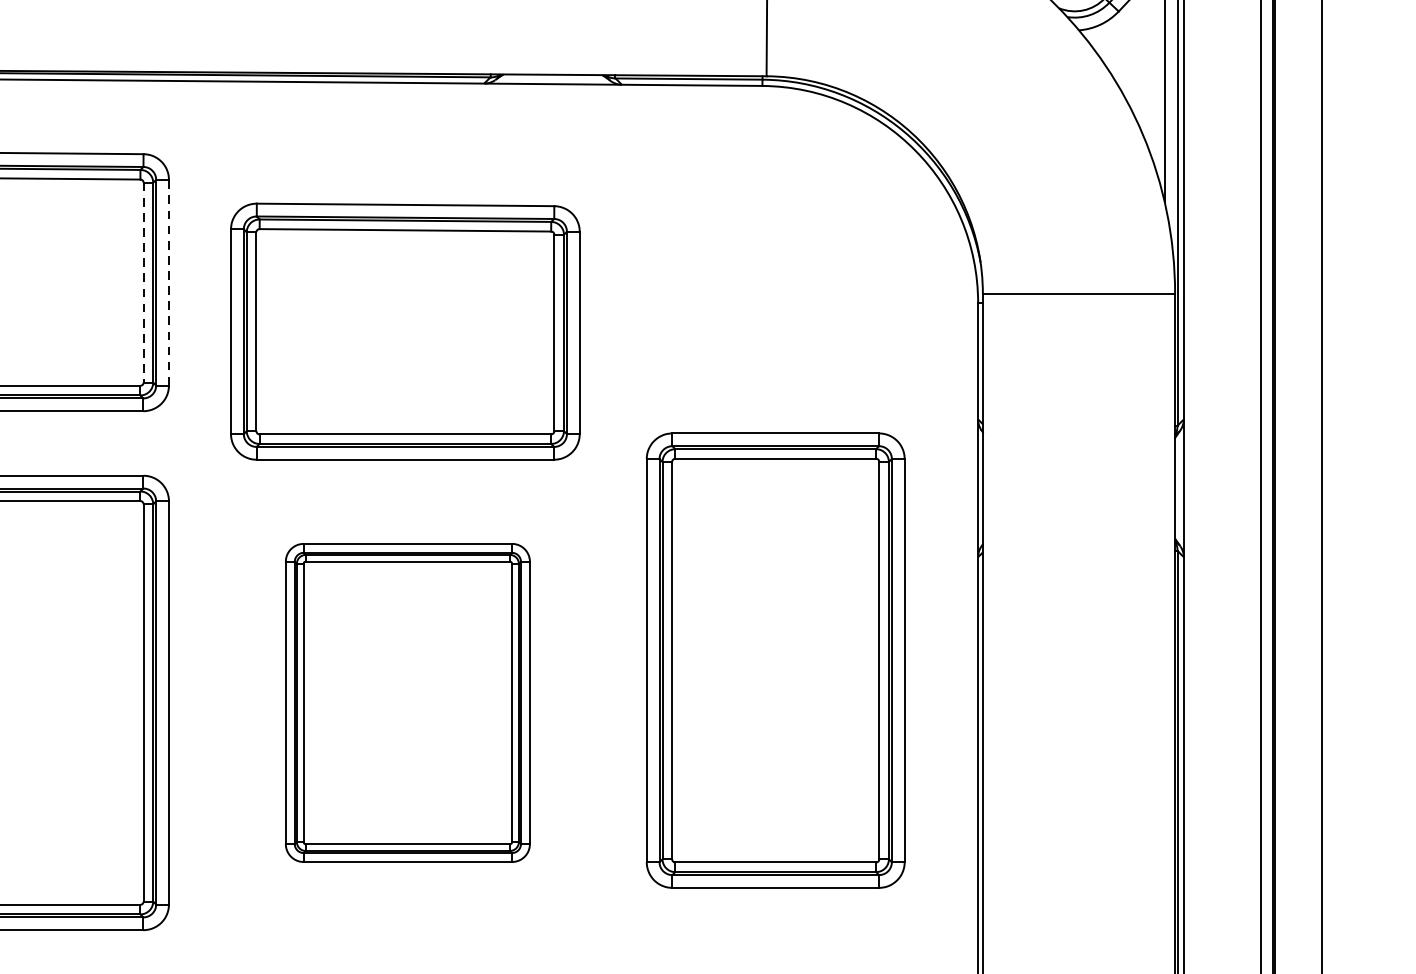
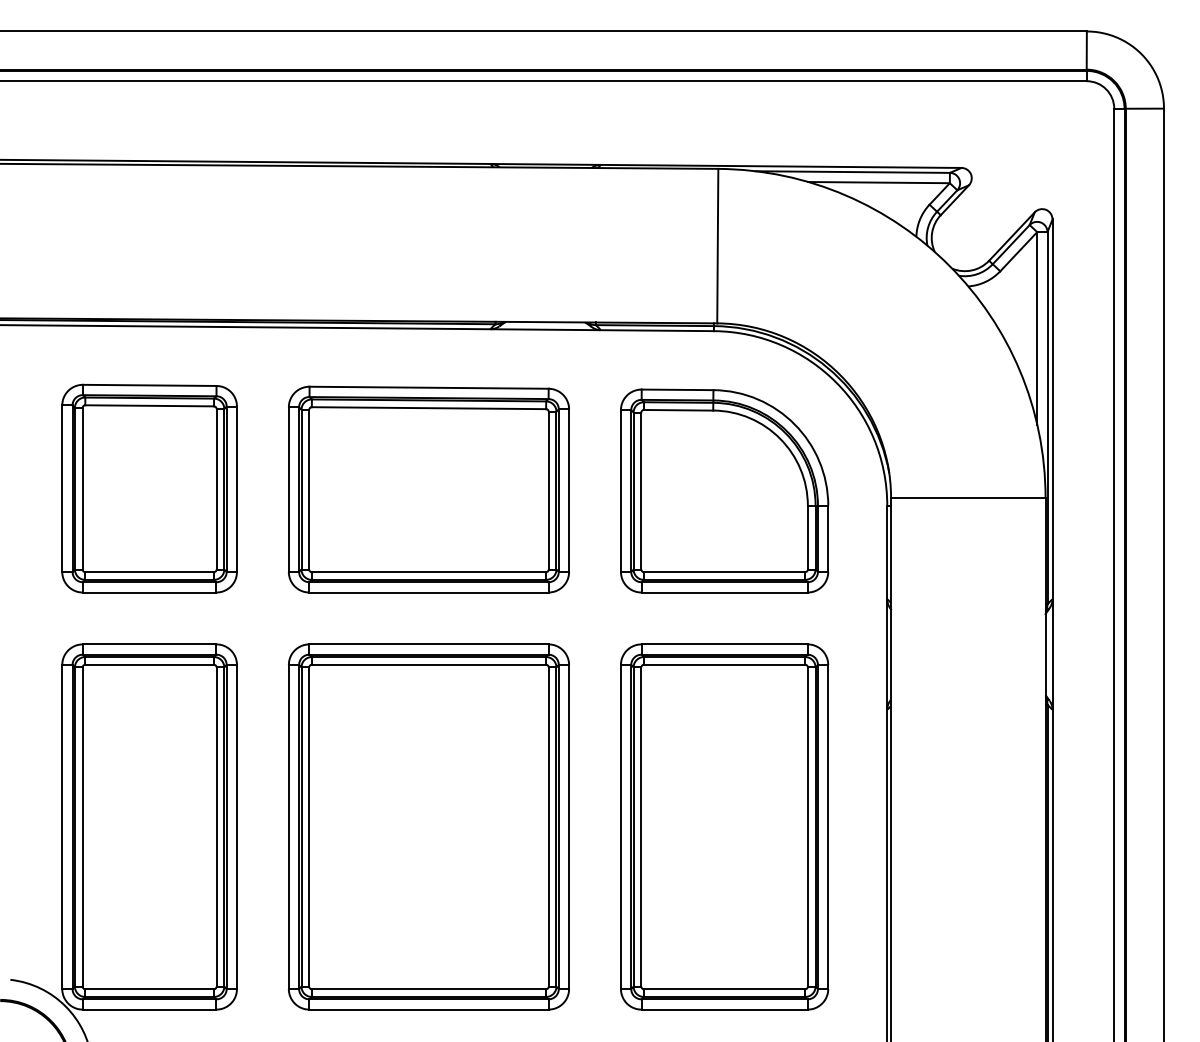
line: (143, 282) -> (216, 489), dashed -> solid
line: (168, 282) -> (236, 489), dashed -> solid
part: (775, 284) -> (724, 490), added
part: (404, 331) -> (428, 489), moved
part: (775, 660) -> (724, 826), moved
part: (407, 702) -> (428, 826), size x1.43

